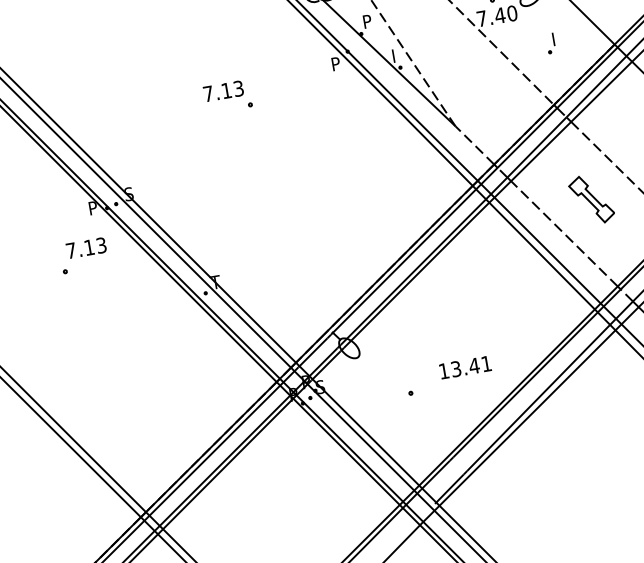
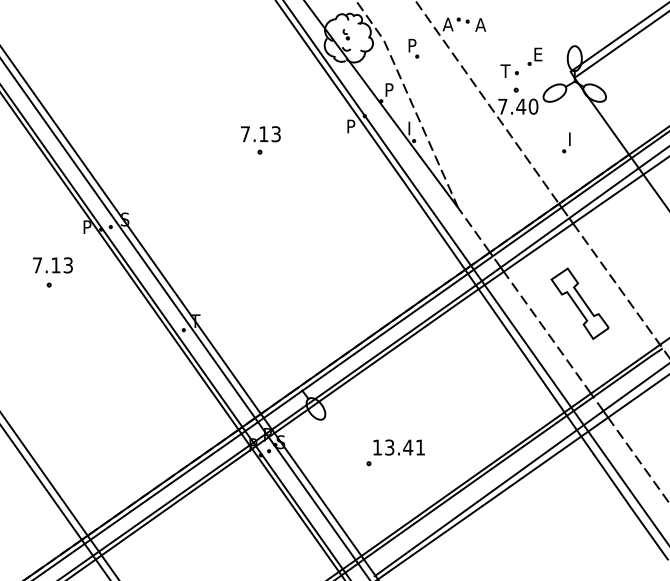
text: (223, 91) -> (260, 134), moved
part: (591, 199) -> (579, 303), size x1.43
text: (86, 248) -> (52, 265), moved
text: (464, 367) -> (398, 447), moved

